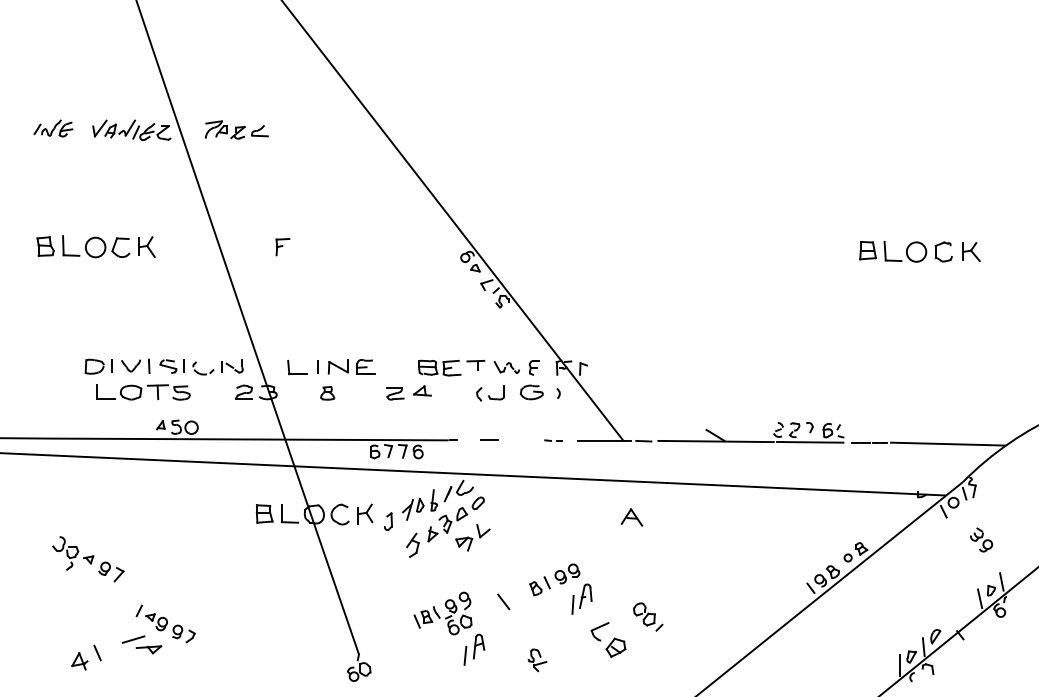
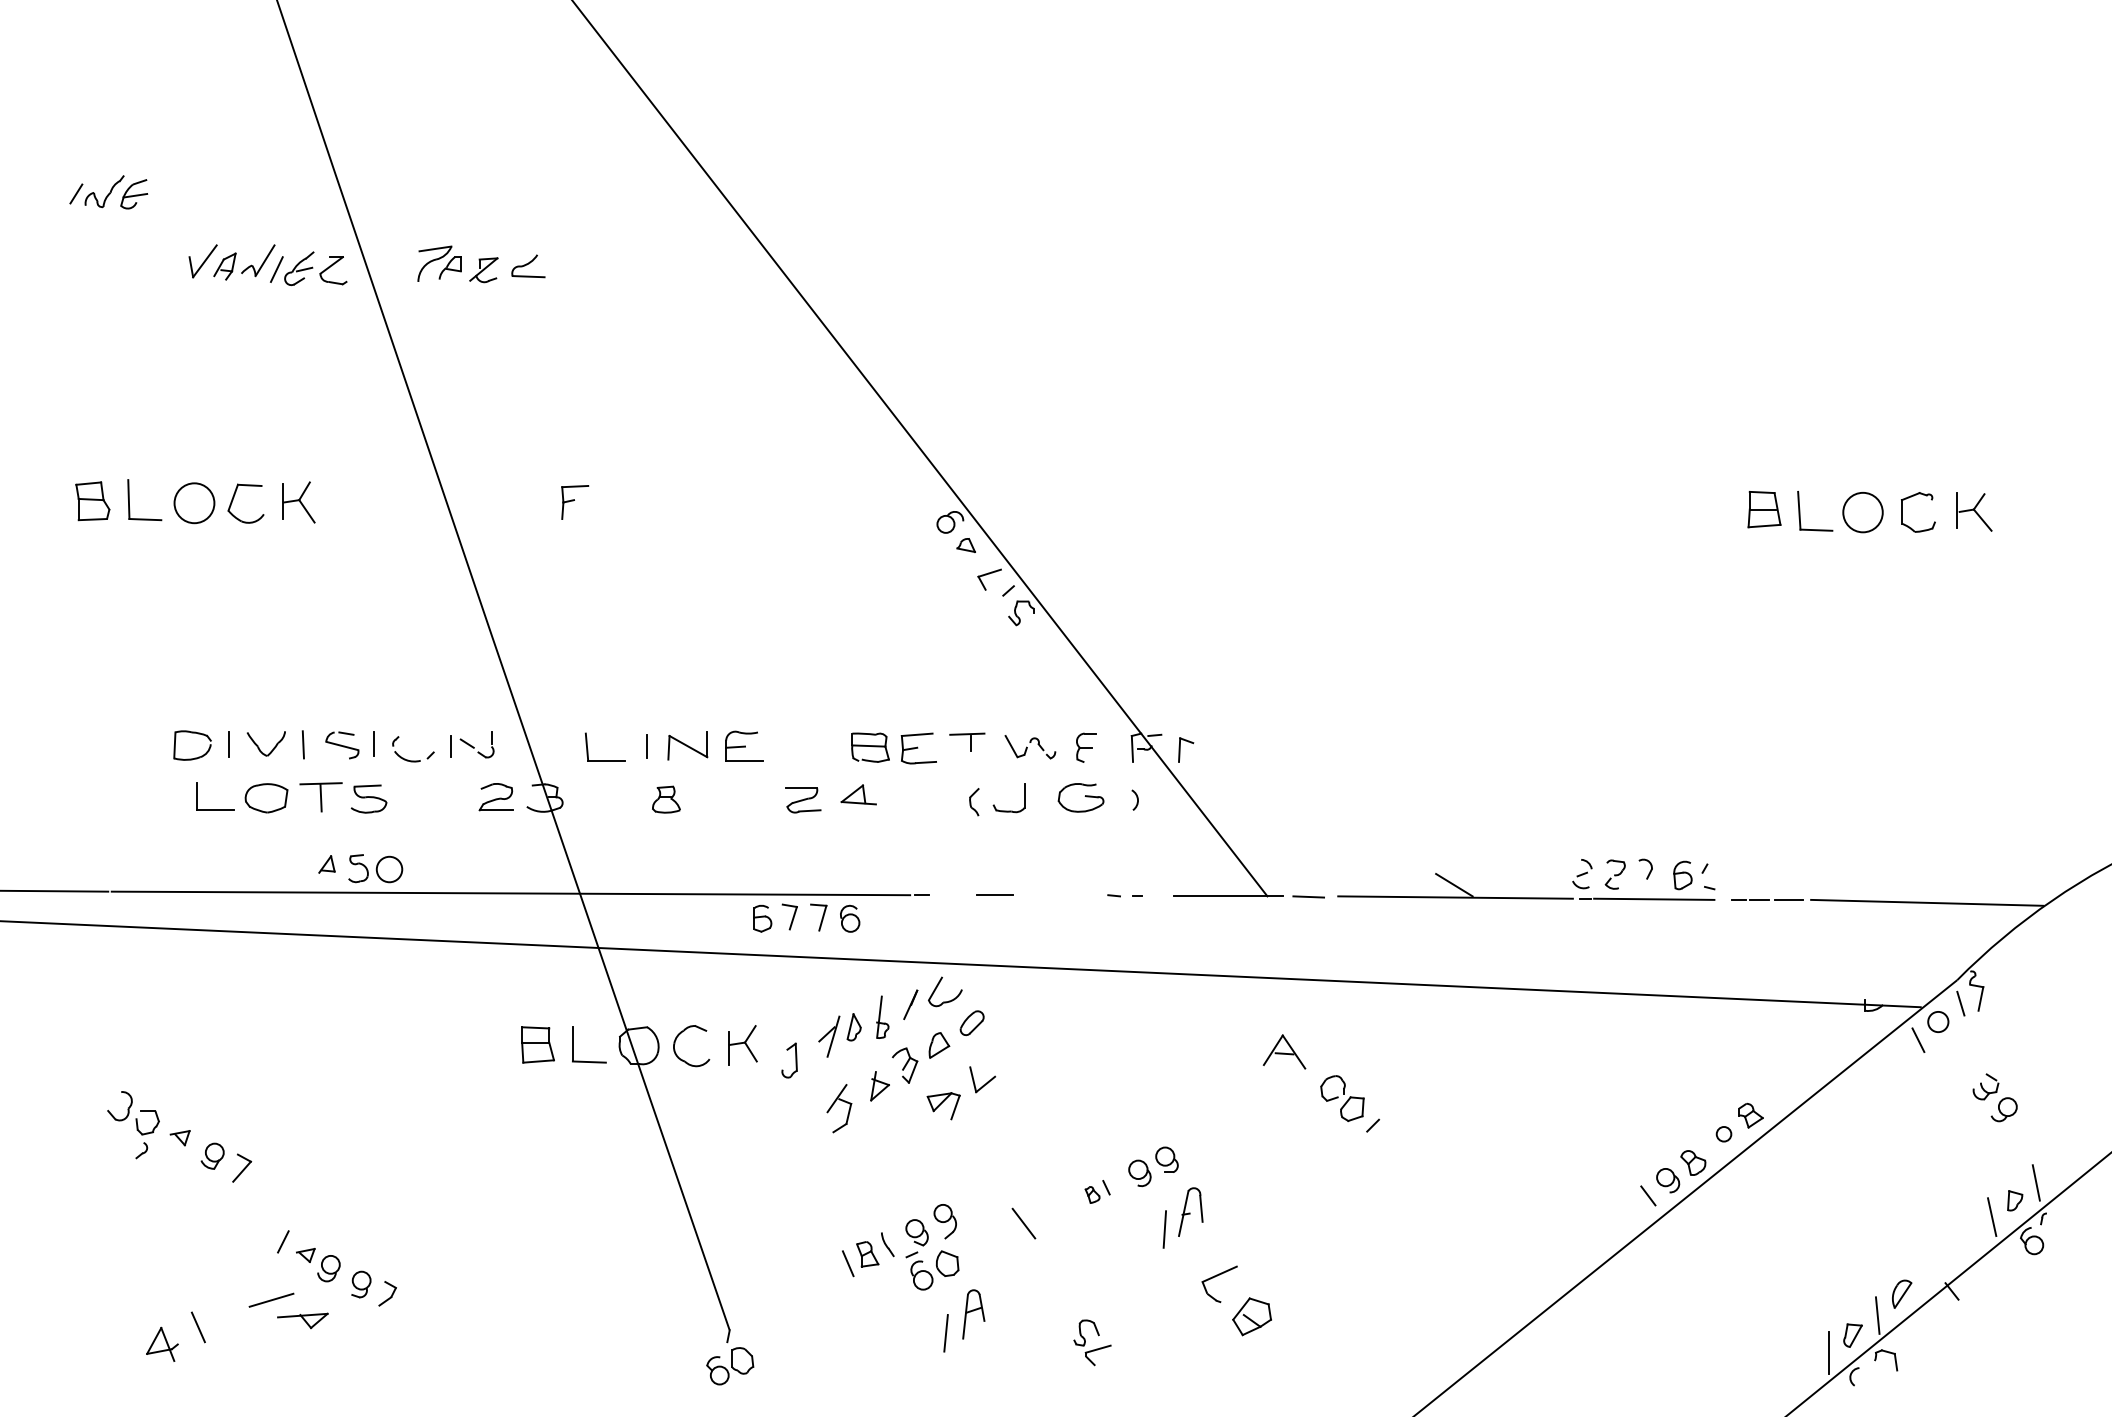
part: (53, 128) -> (108, 192), moved
part: (539, 586) -> (1096, 1192), size x0.6
part: (648, 616) -> (1350, 1102), moved

